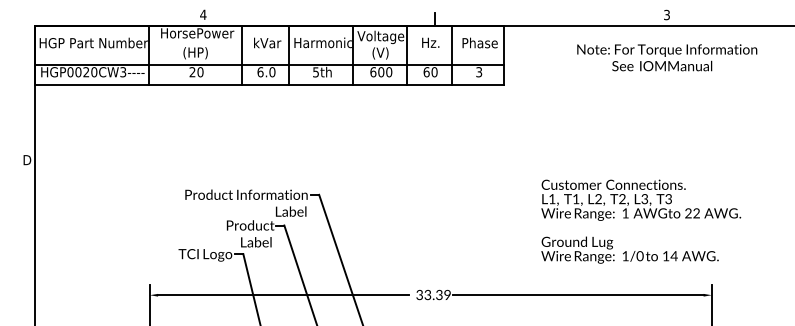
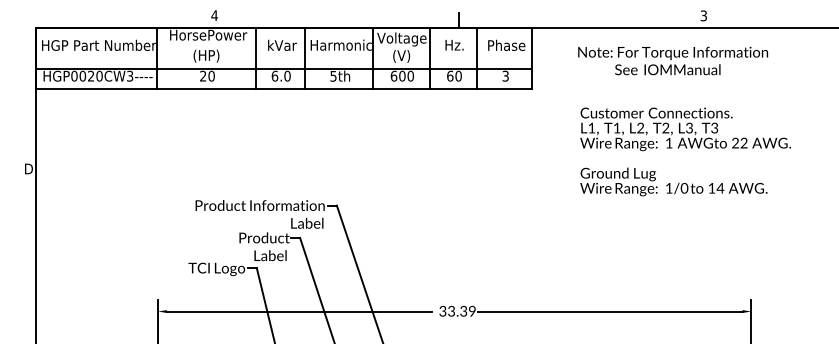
text: (667, 57) -> (673, 60), moved
text: (641, 221) -> (685, 151), moved

